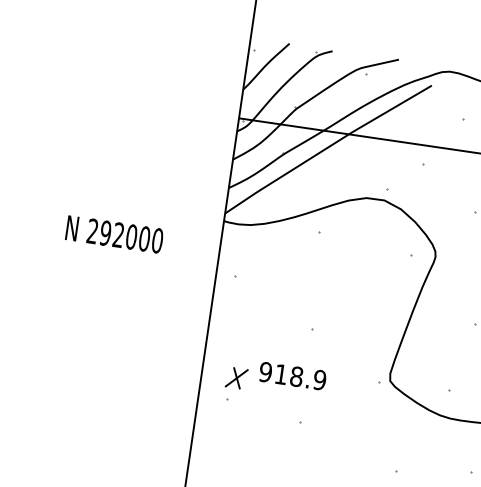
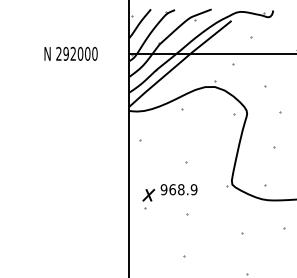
text: (113, 233) -> (70, 53), moved
text: (280, 374) -> (172, 189), 918.9 -> 968.9

